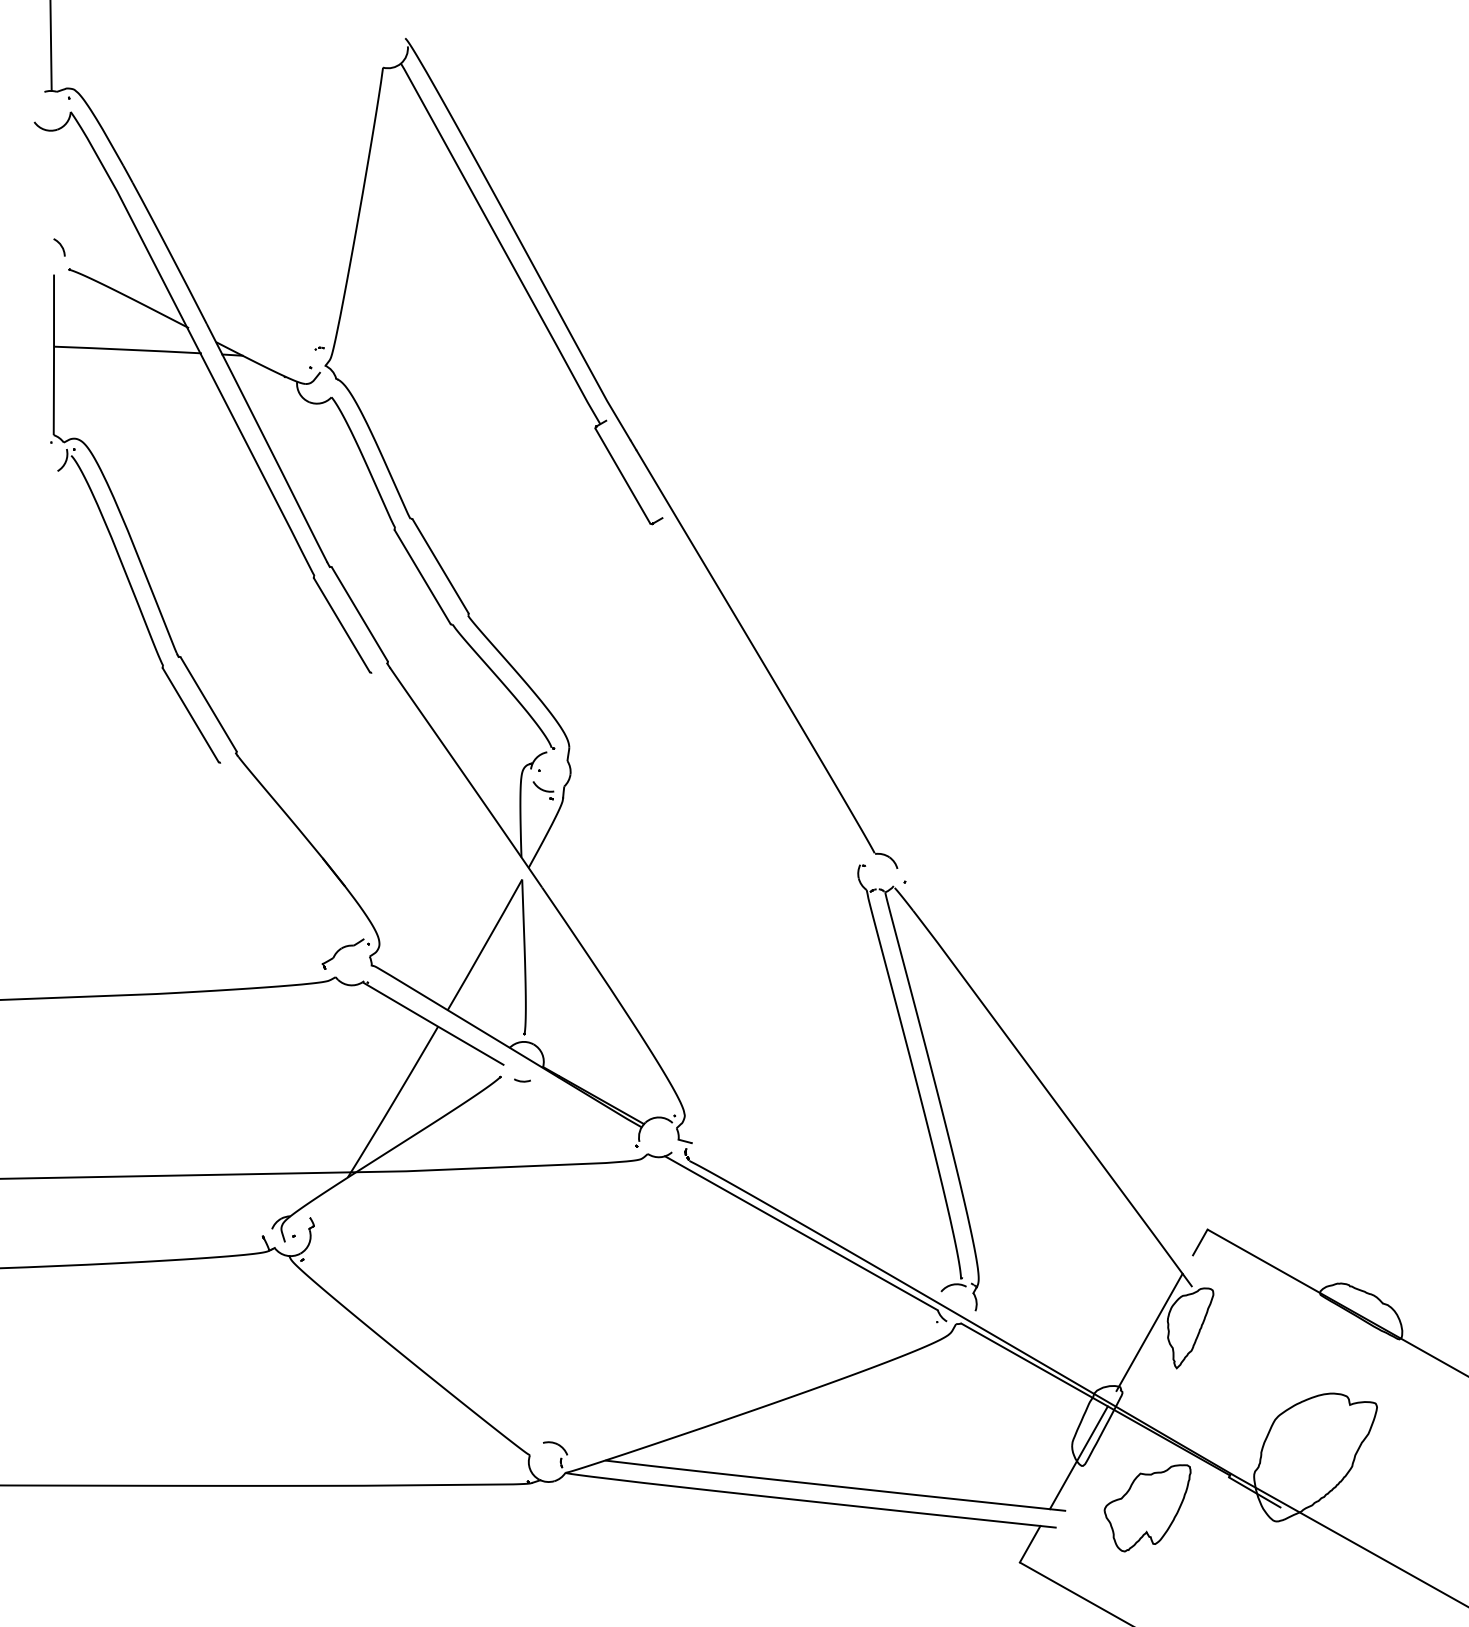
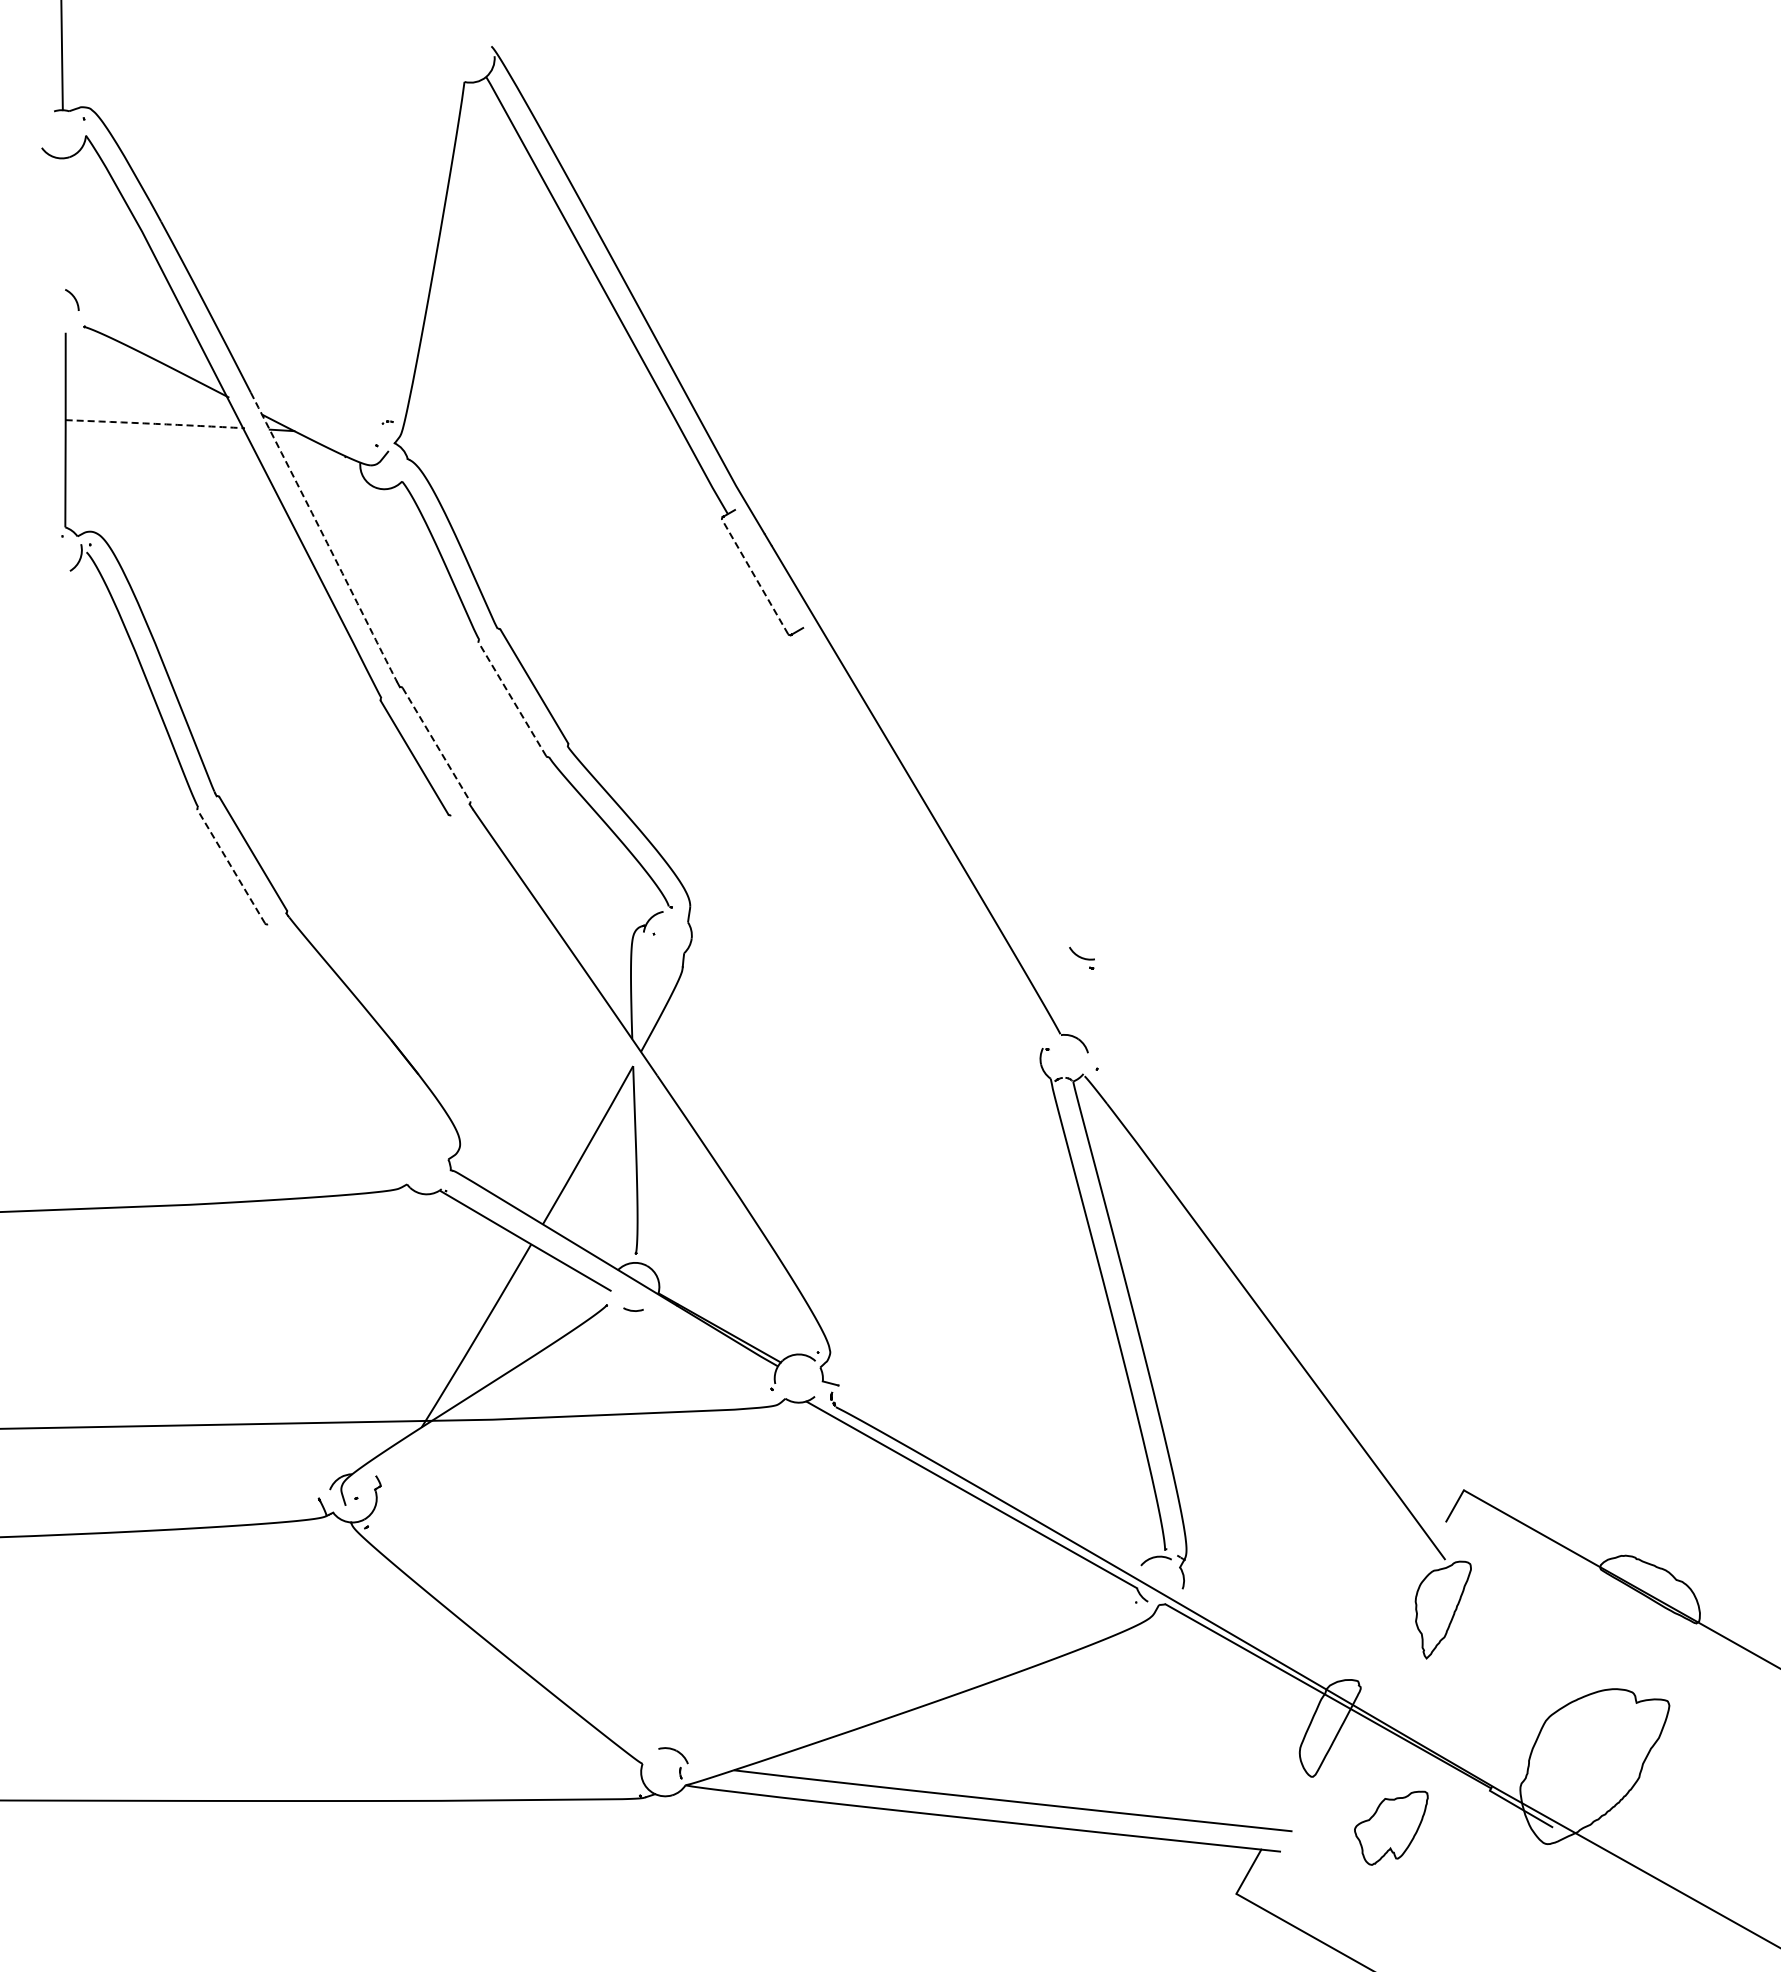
arc: (128, 349) -> (155, 423), solid -> dashed
line: (268, 445) -> (325, 539), solid -> dashed
line: (623, 476) -> (755, 577), solid -> dashed
line: (422, 577) -> (512, 699), solid -> dashed
line: (359, 614) -> (436, 744), solid -> dashed
line: (190, 714) -> (231, 866), solid -> dashed
part: (543, 789) -> (1081, 957), moved
part: (343, 948) -> (416, 1149), removed
line: (1149, 1332) -> (1393, 1614), removed
line: (1078, 1457) -> (1307, 1766), removed
part: (1147, 1508) -> (1391, 1828), size x0.7

